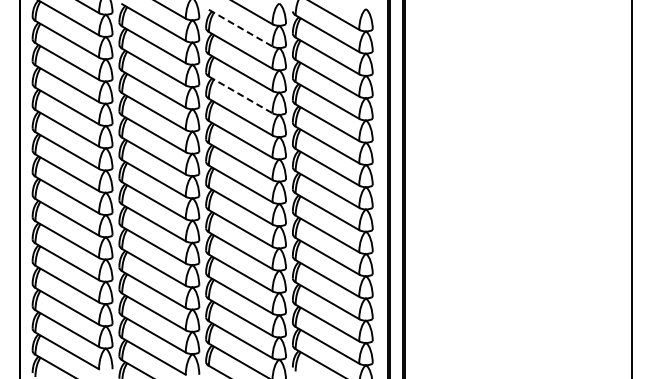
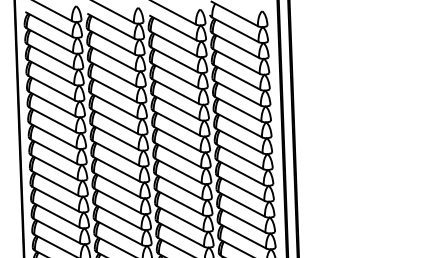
line: (240, 28) -> (173, 28), dashed -> solid
line: (240, 94) -> (174, 75), dashed -> solid

